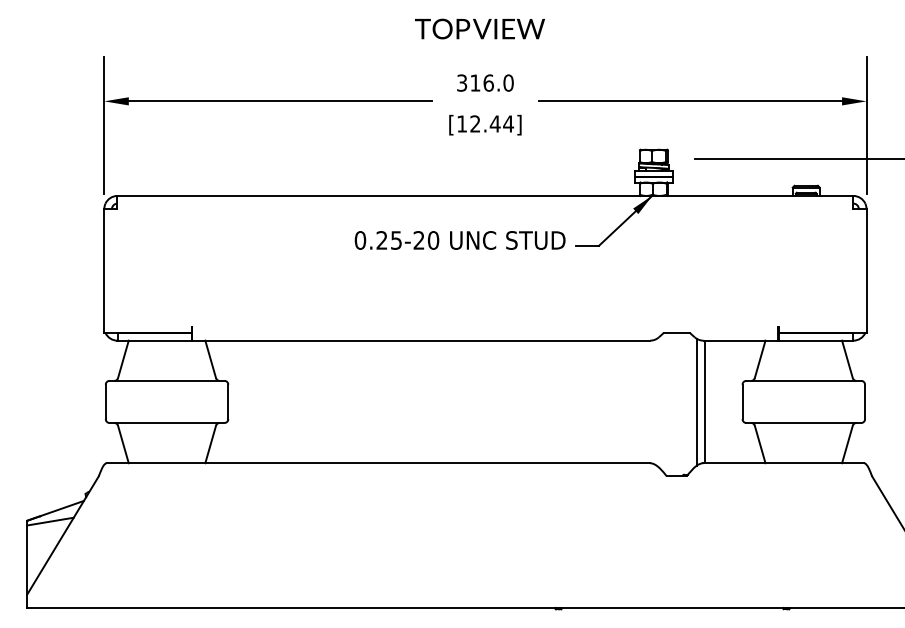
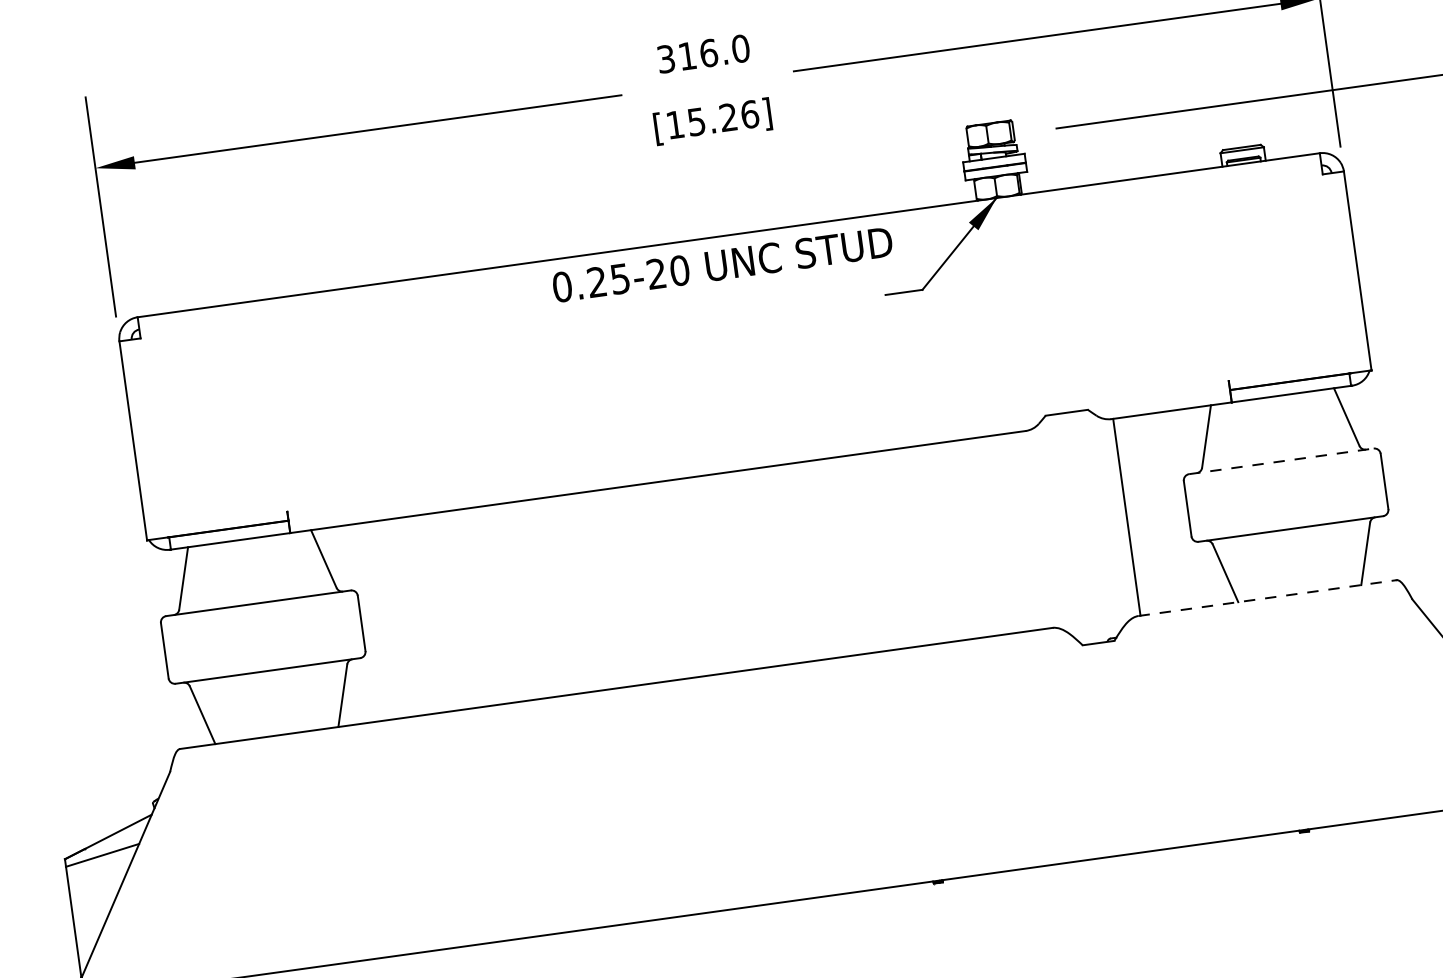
text: (492, 123) -> (723, 117), [12.44] -> [15.26]
text: (459, 240) -> (721, 264), moved
line: (804, 380) -> (1282, 460), solid -> dashed
line: (697, 401) -> (1115, 518), removed
line: (784, 463) -> (1268, 598), solid -> dashed

